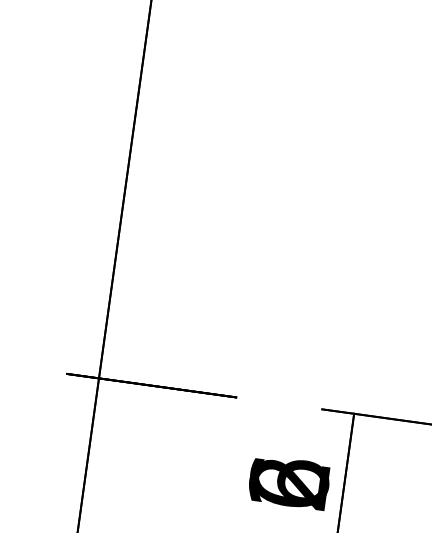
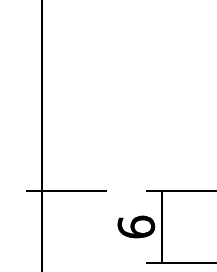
text: (289, 481) -> (136, 226), 2 -> 6

